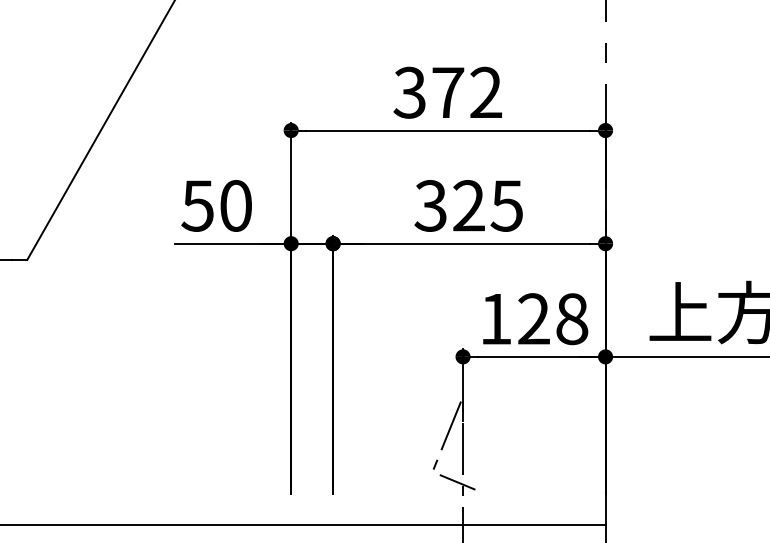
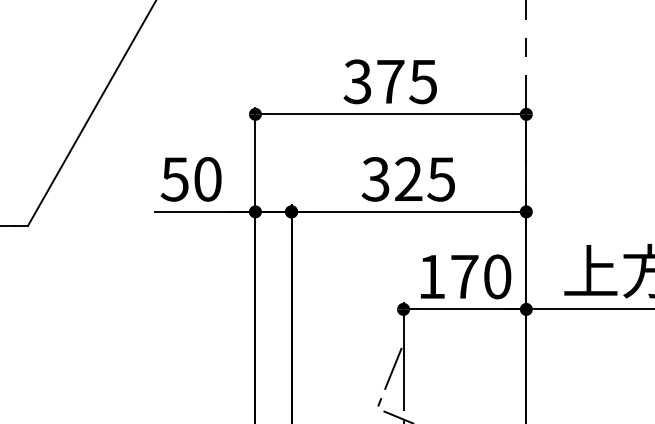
text: (485, 92) -> (422, 81), 372 -> 375
text: (553, 318) -> (481, 276), 128 -> 170

